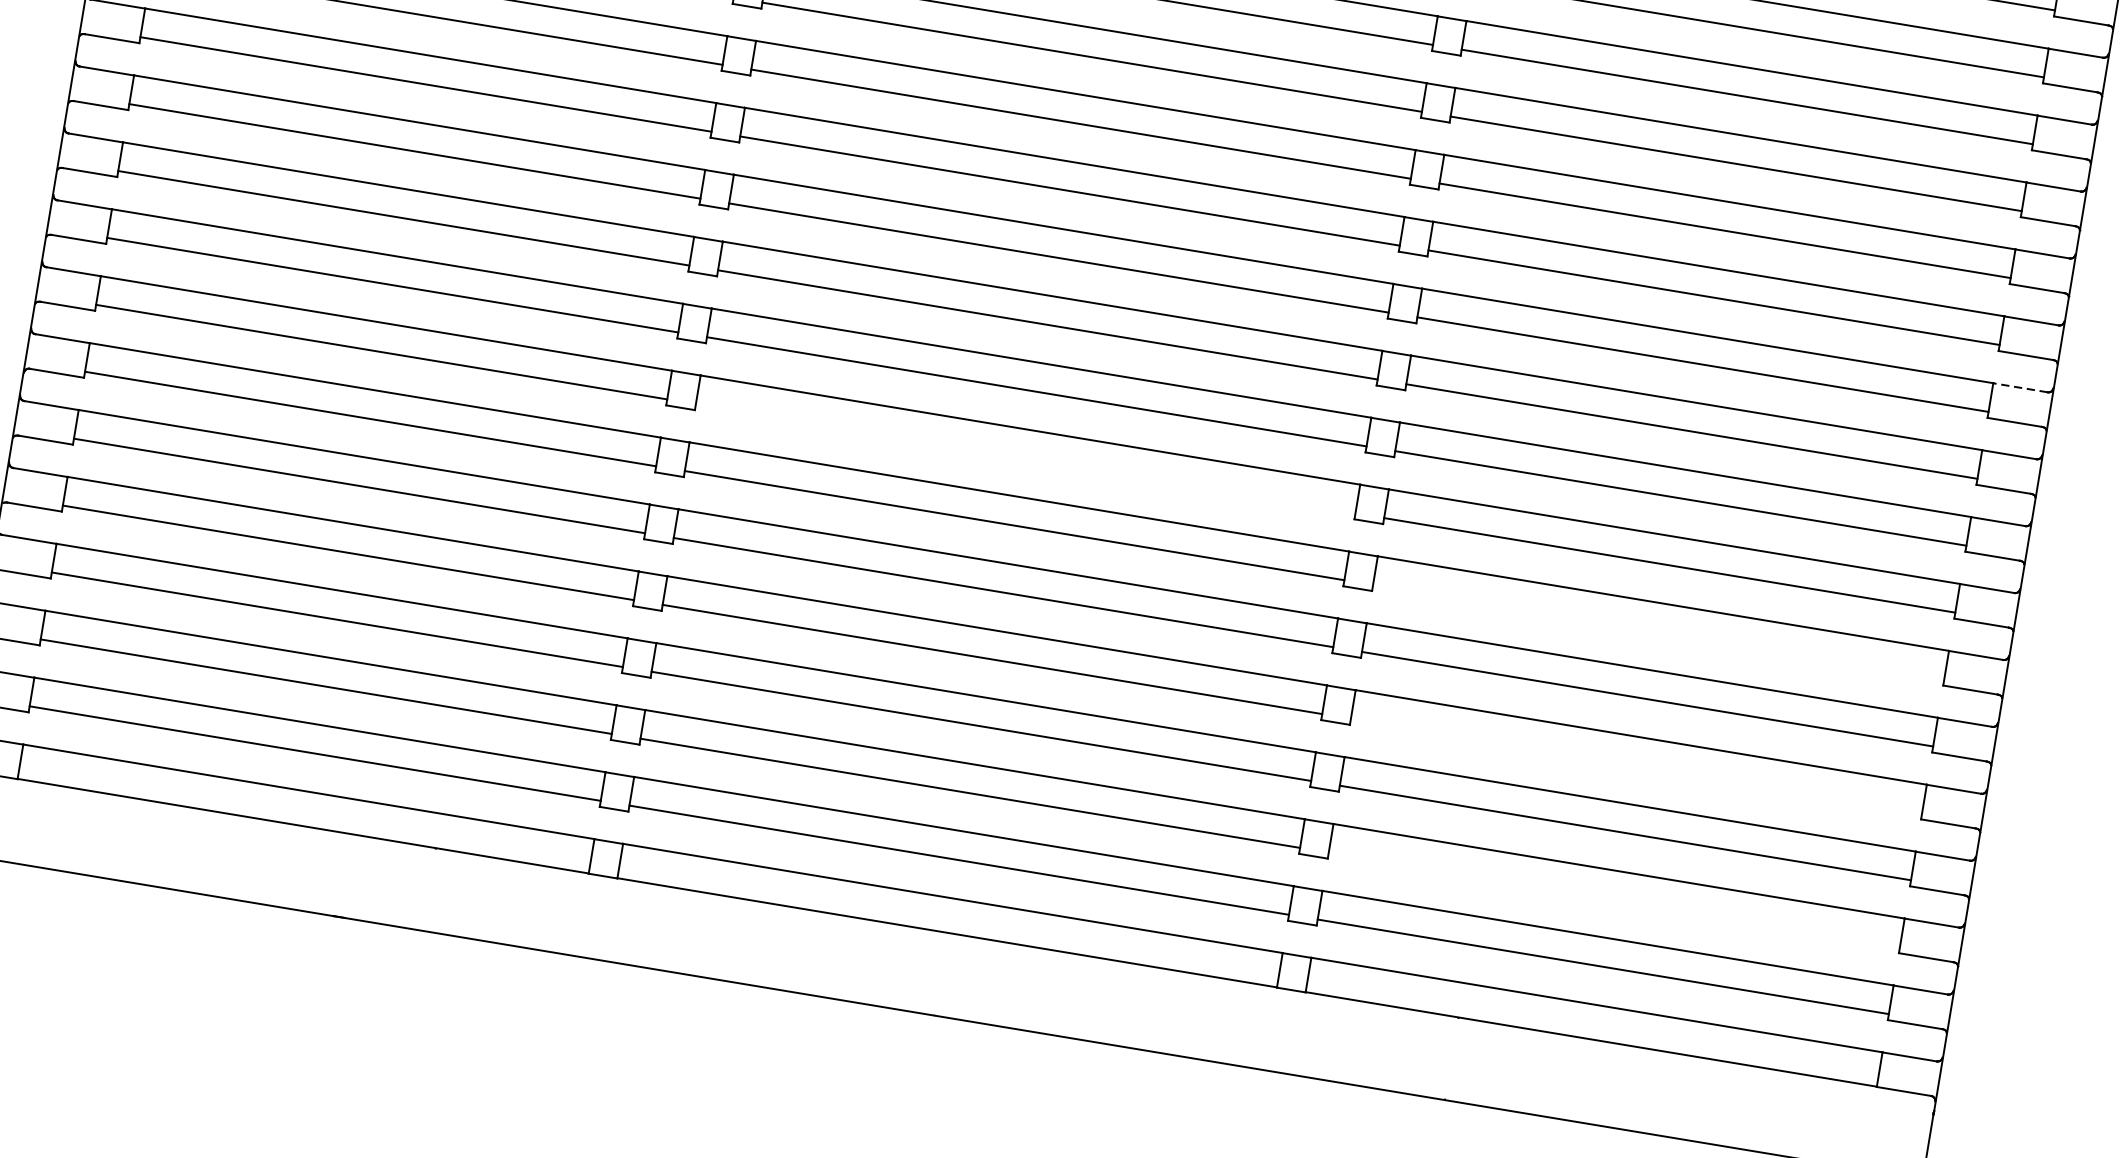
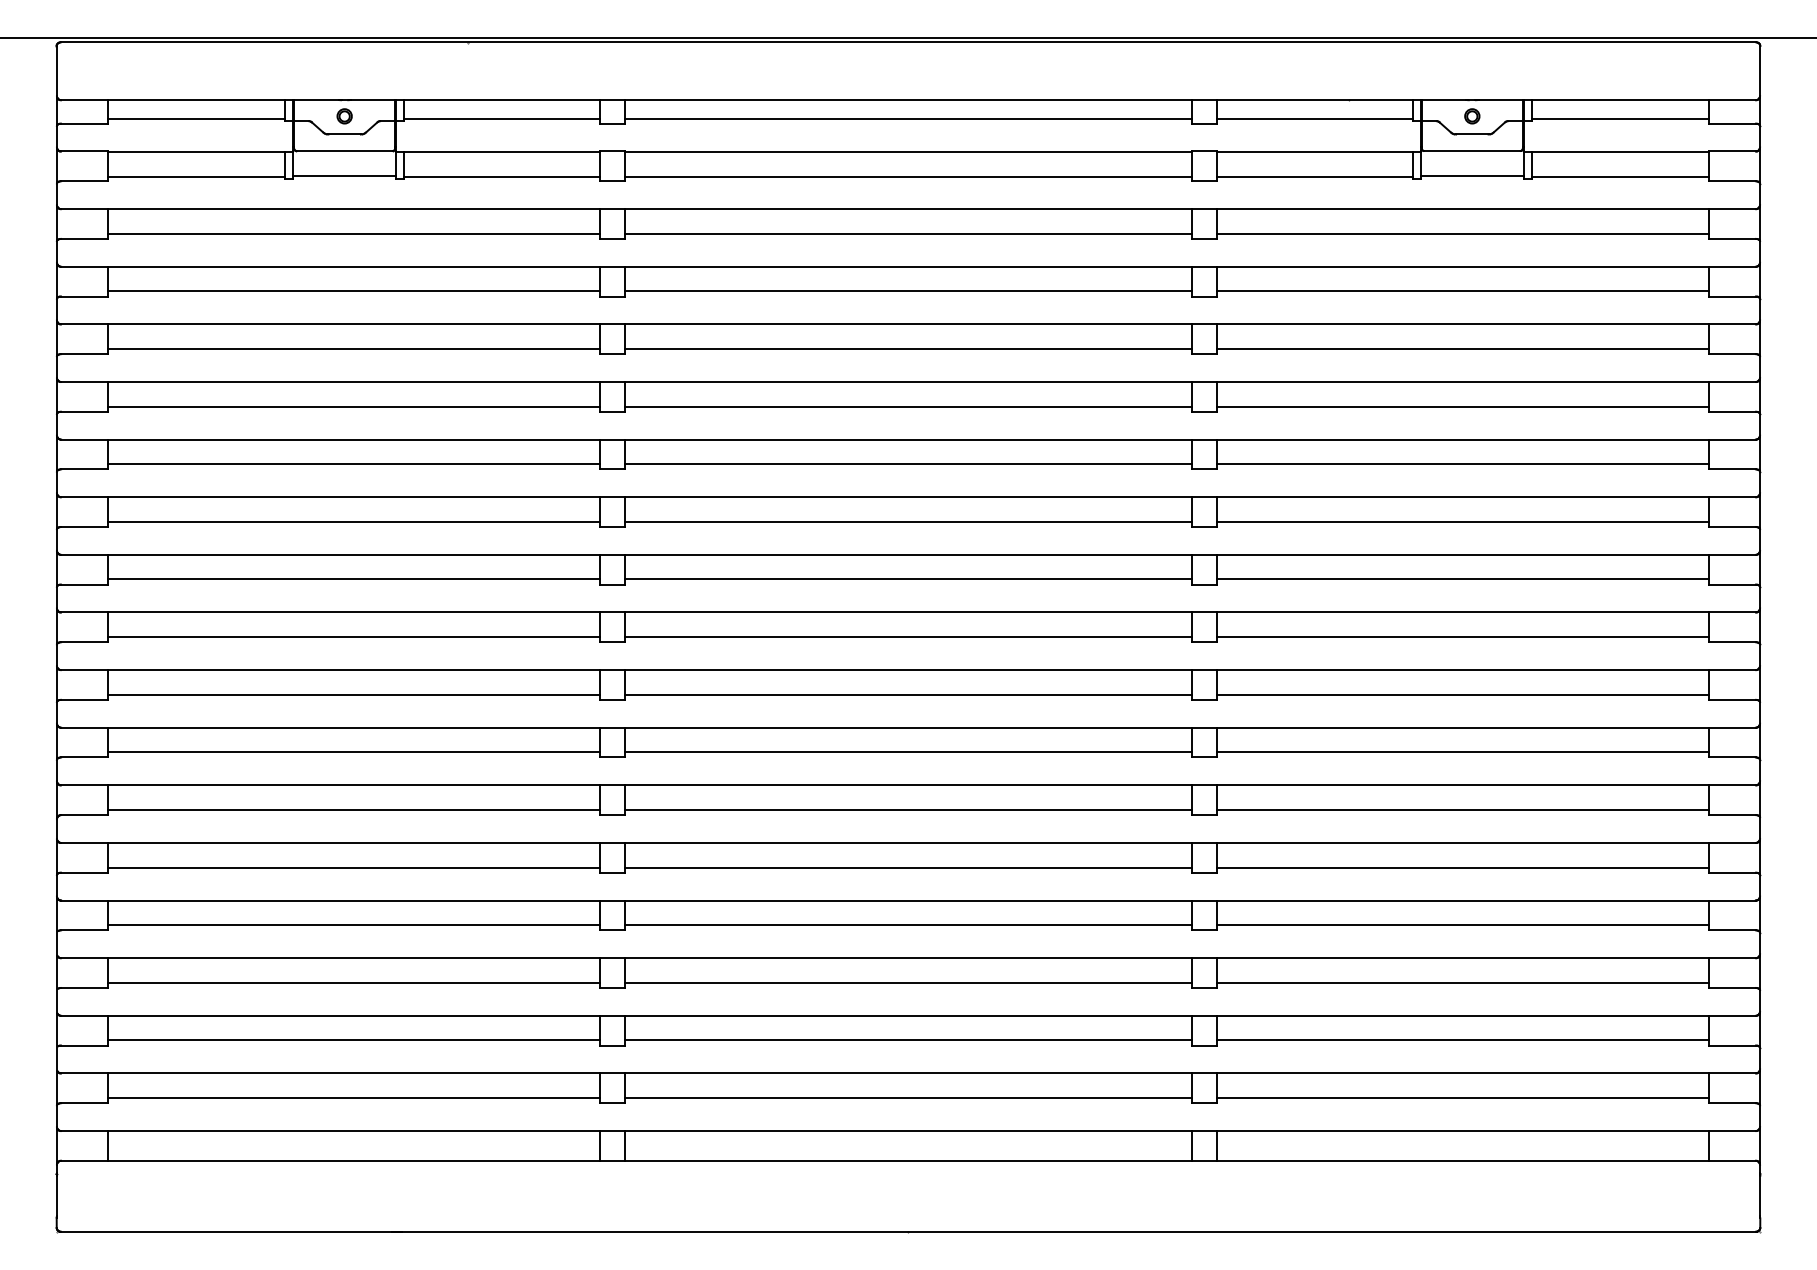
line: (2019, 387) -> (1731, 554), dashed -> solid
line: (1025, 458) -> (908, 752), added
line: (1658, 631) -> (1462, 809), added
line: (1635, 766) -> (1462, 925), added
line: (1613, 899) -> (1462, 1040), added

